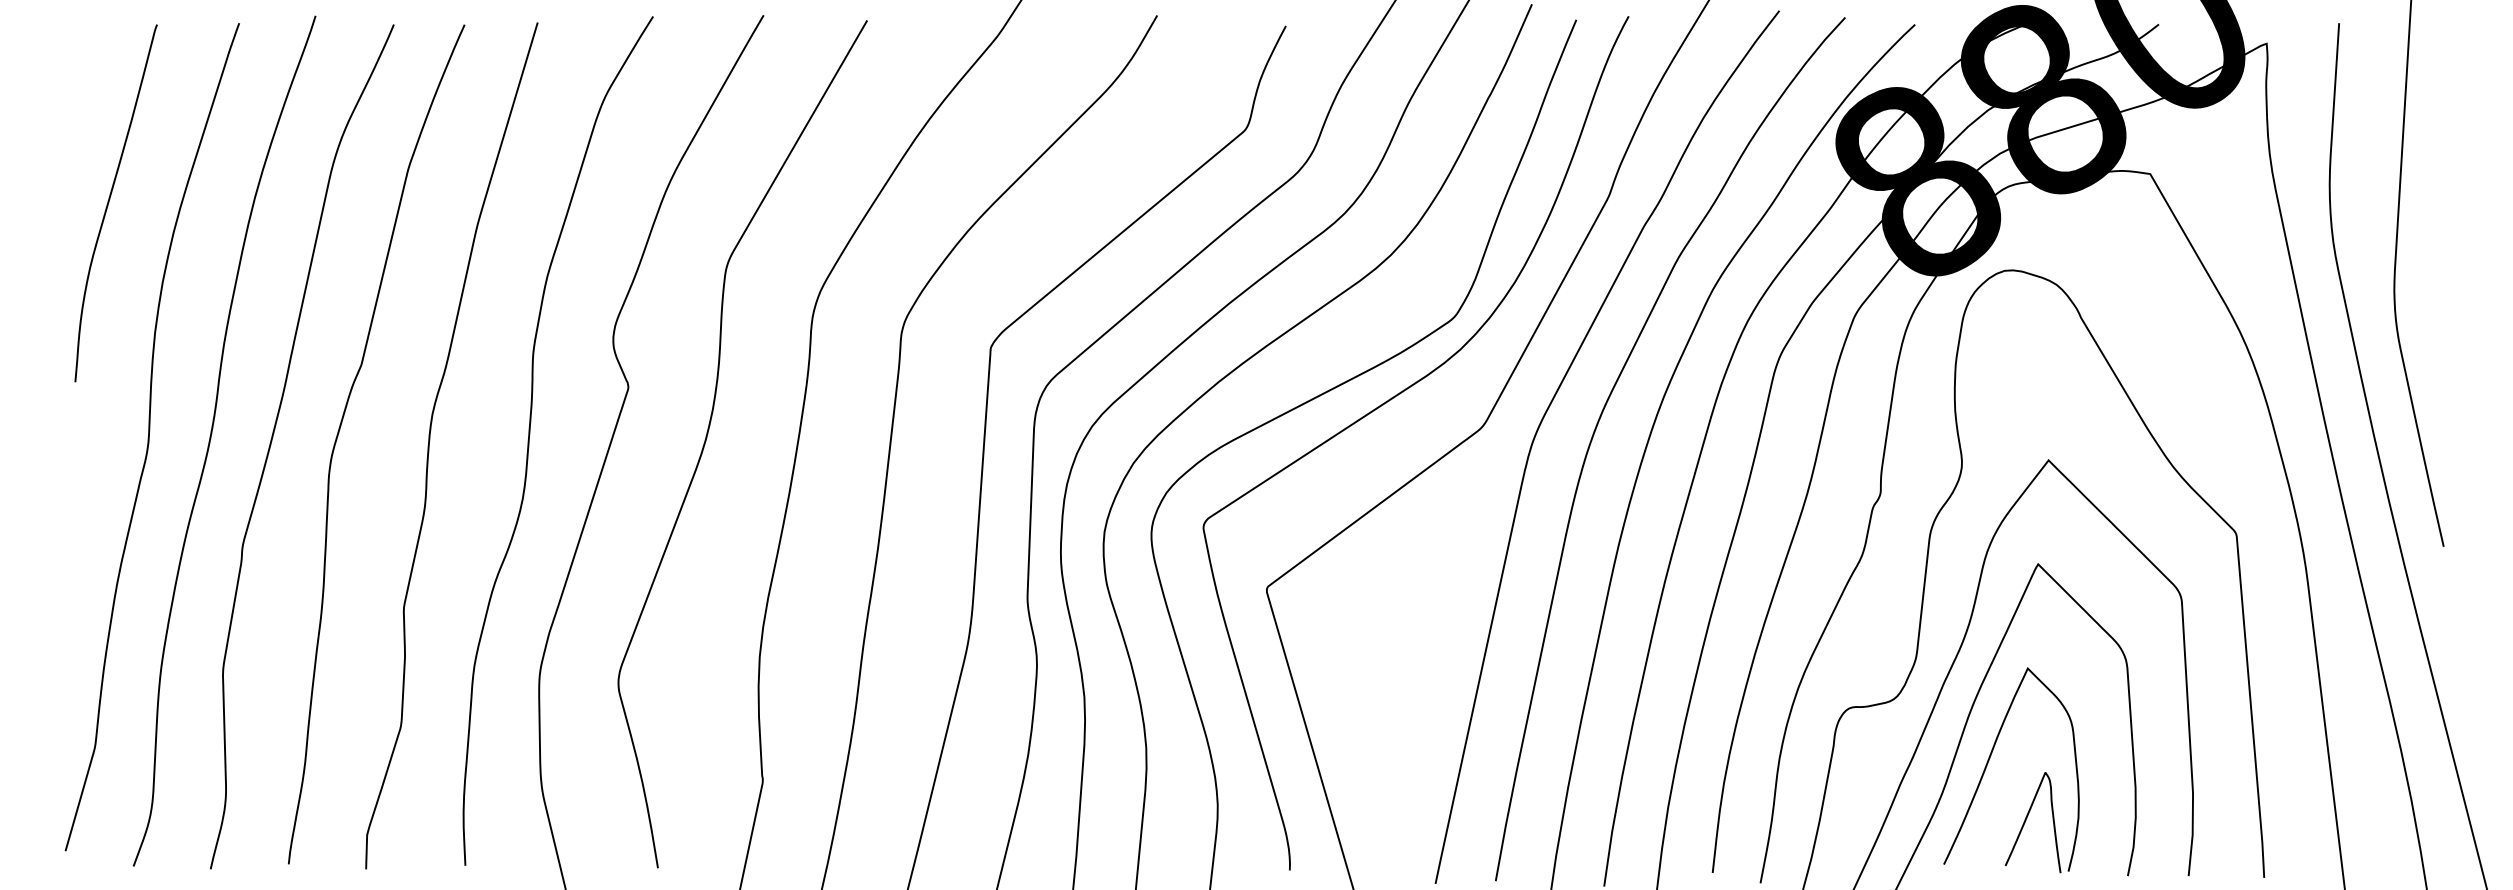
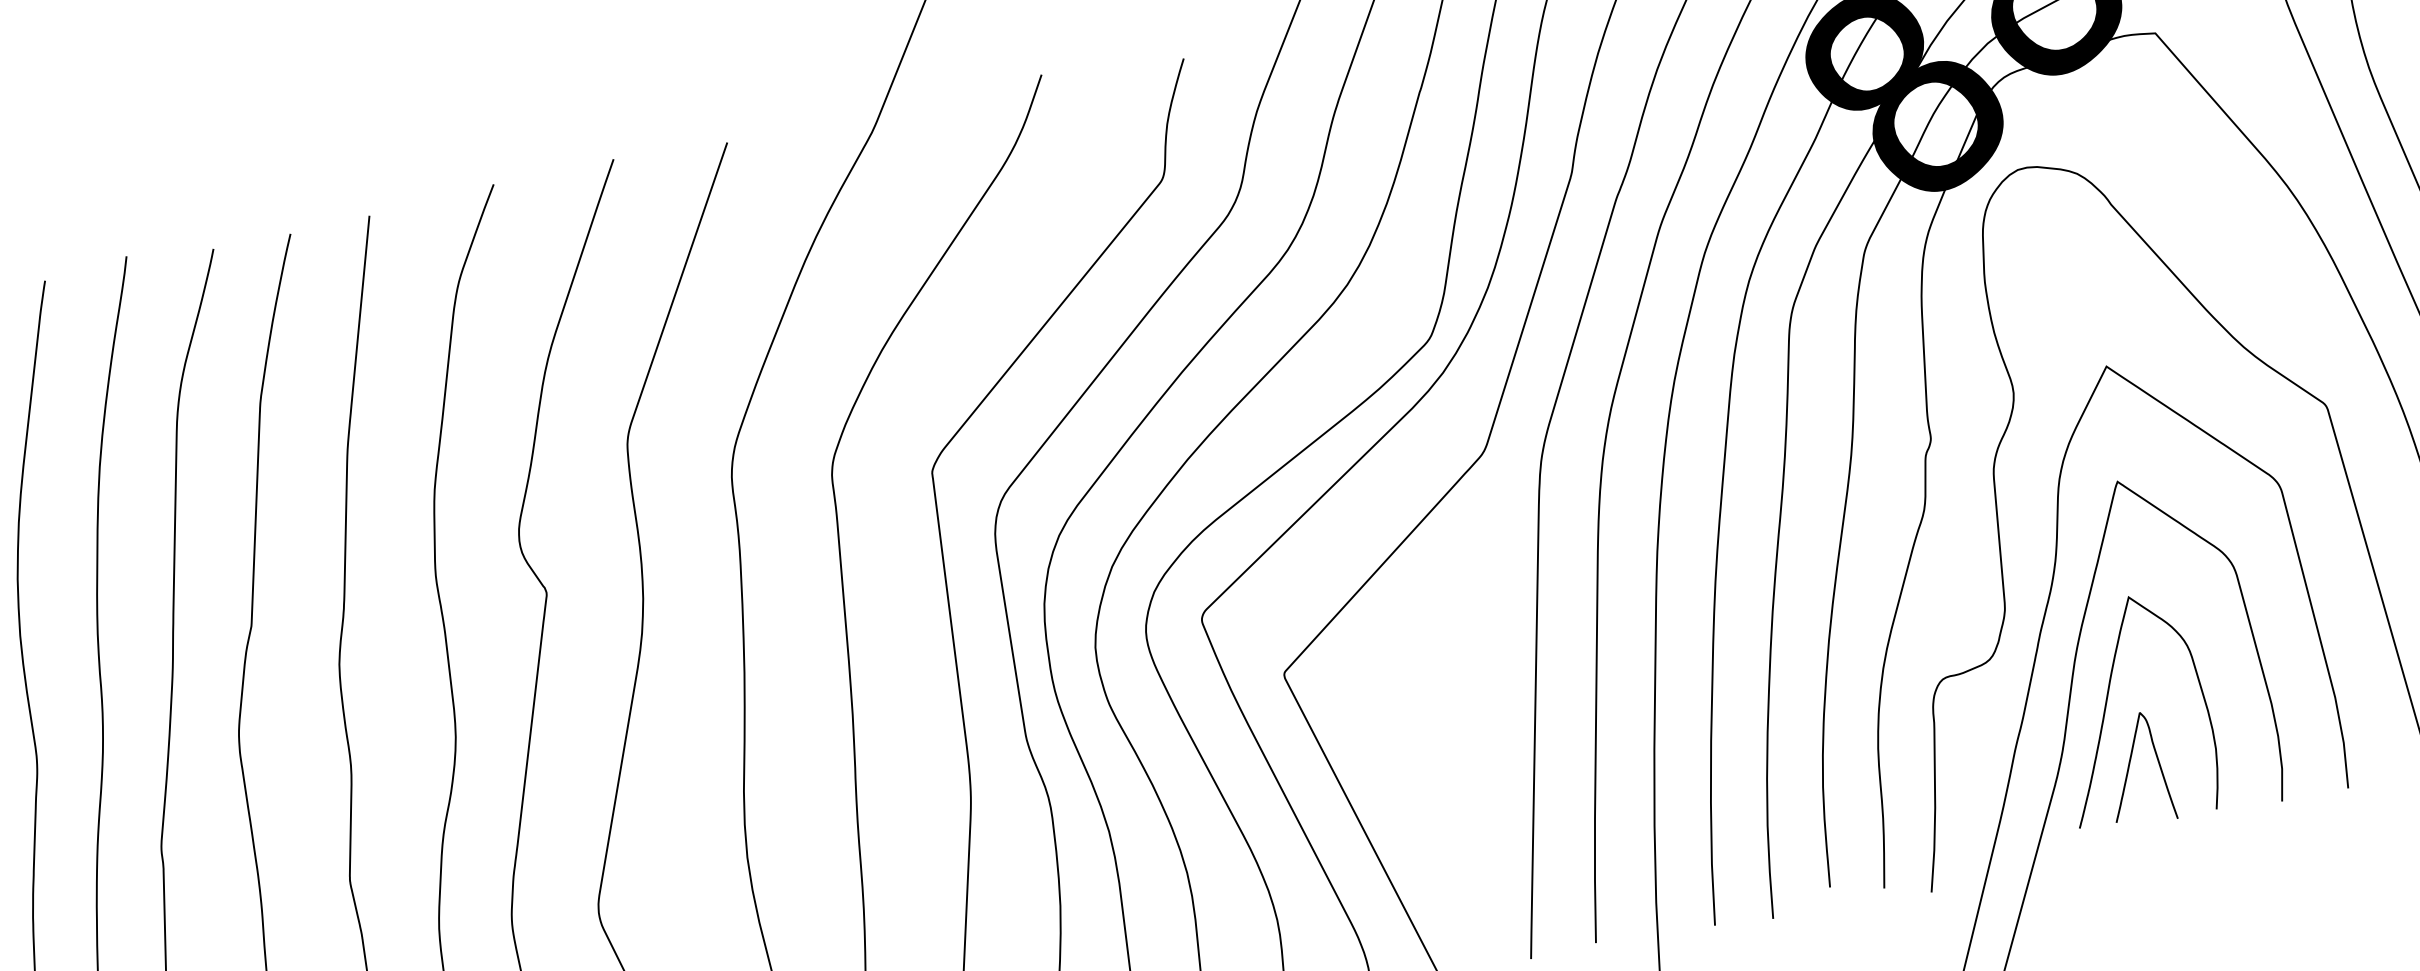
curve: (2026, 820) -> (2129, 768), moved

